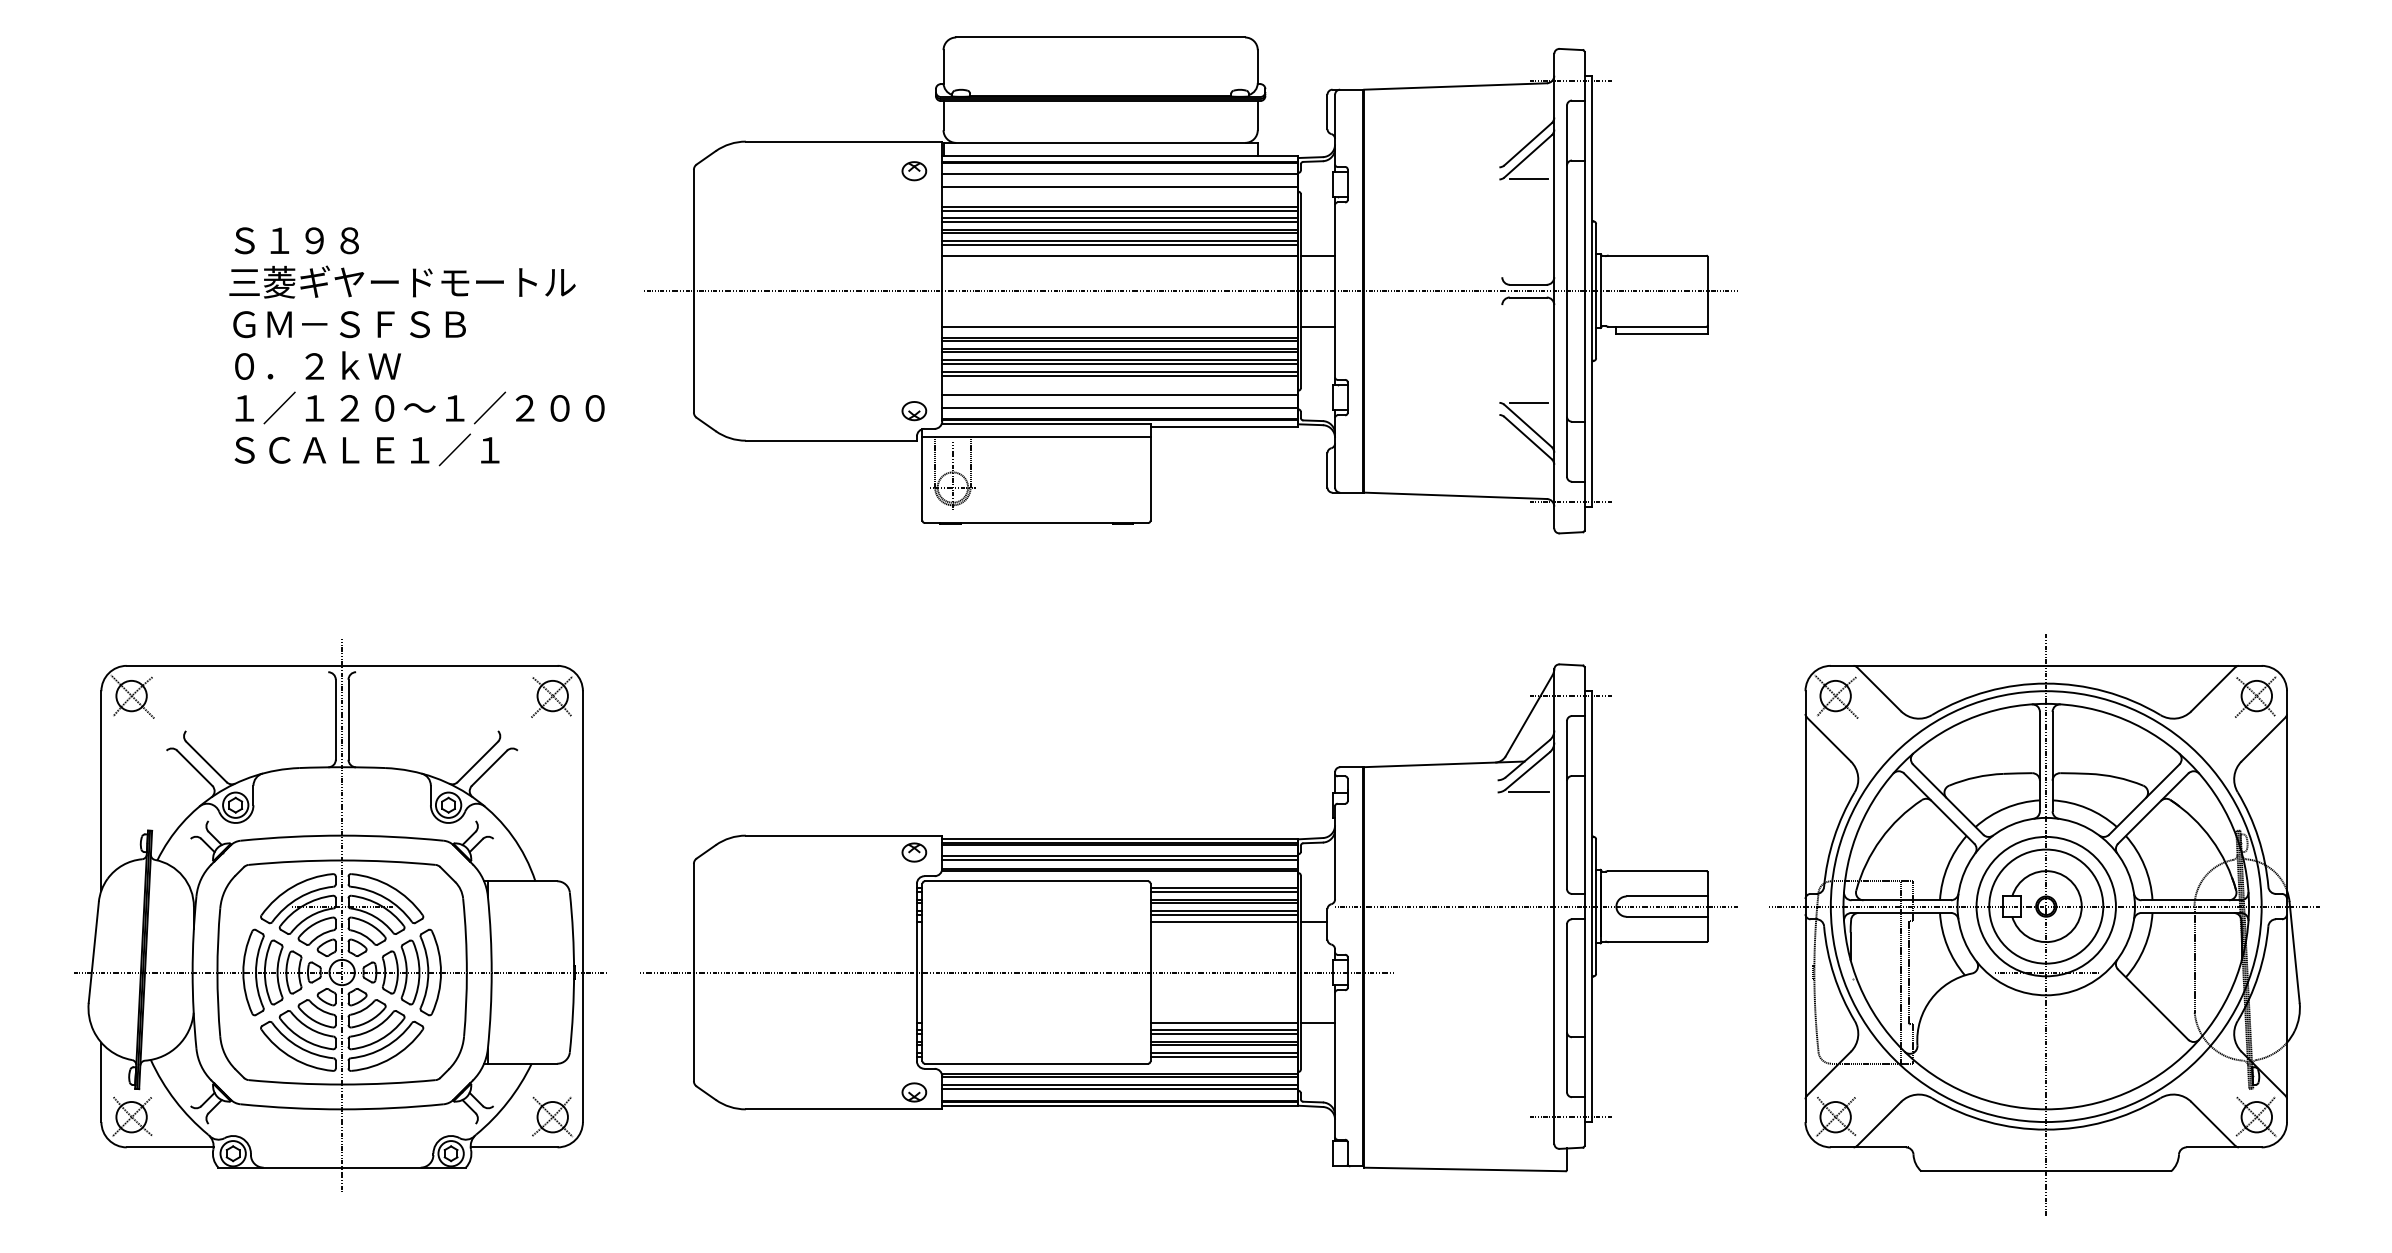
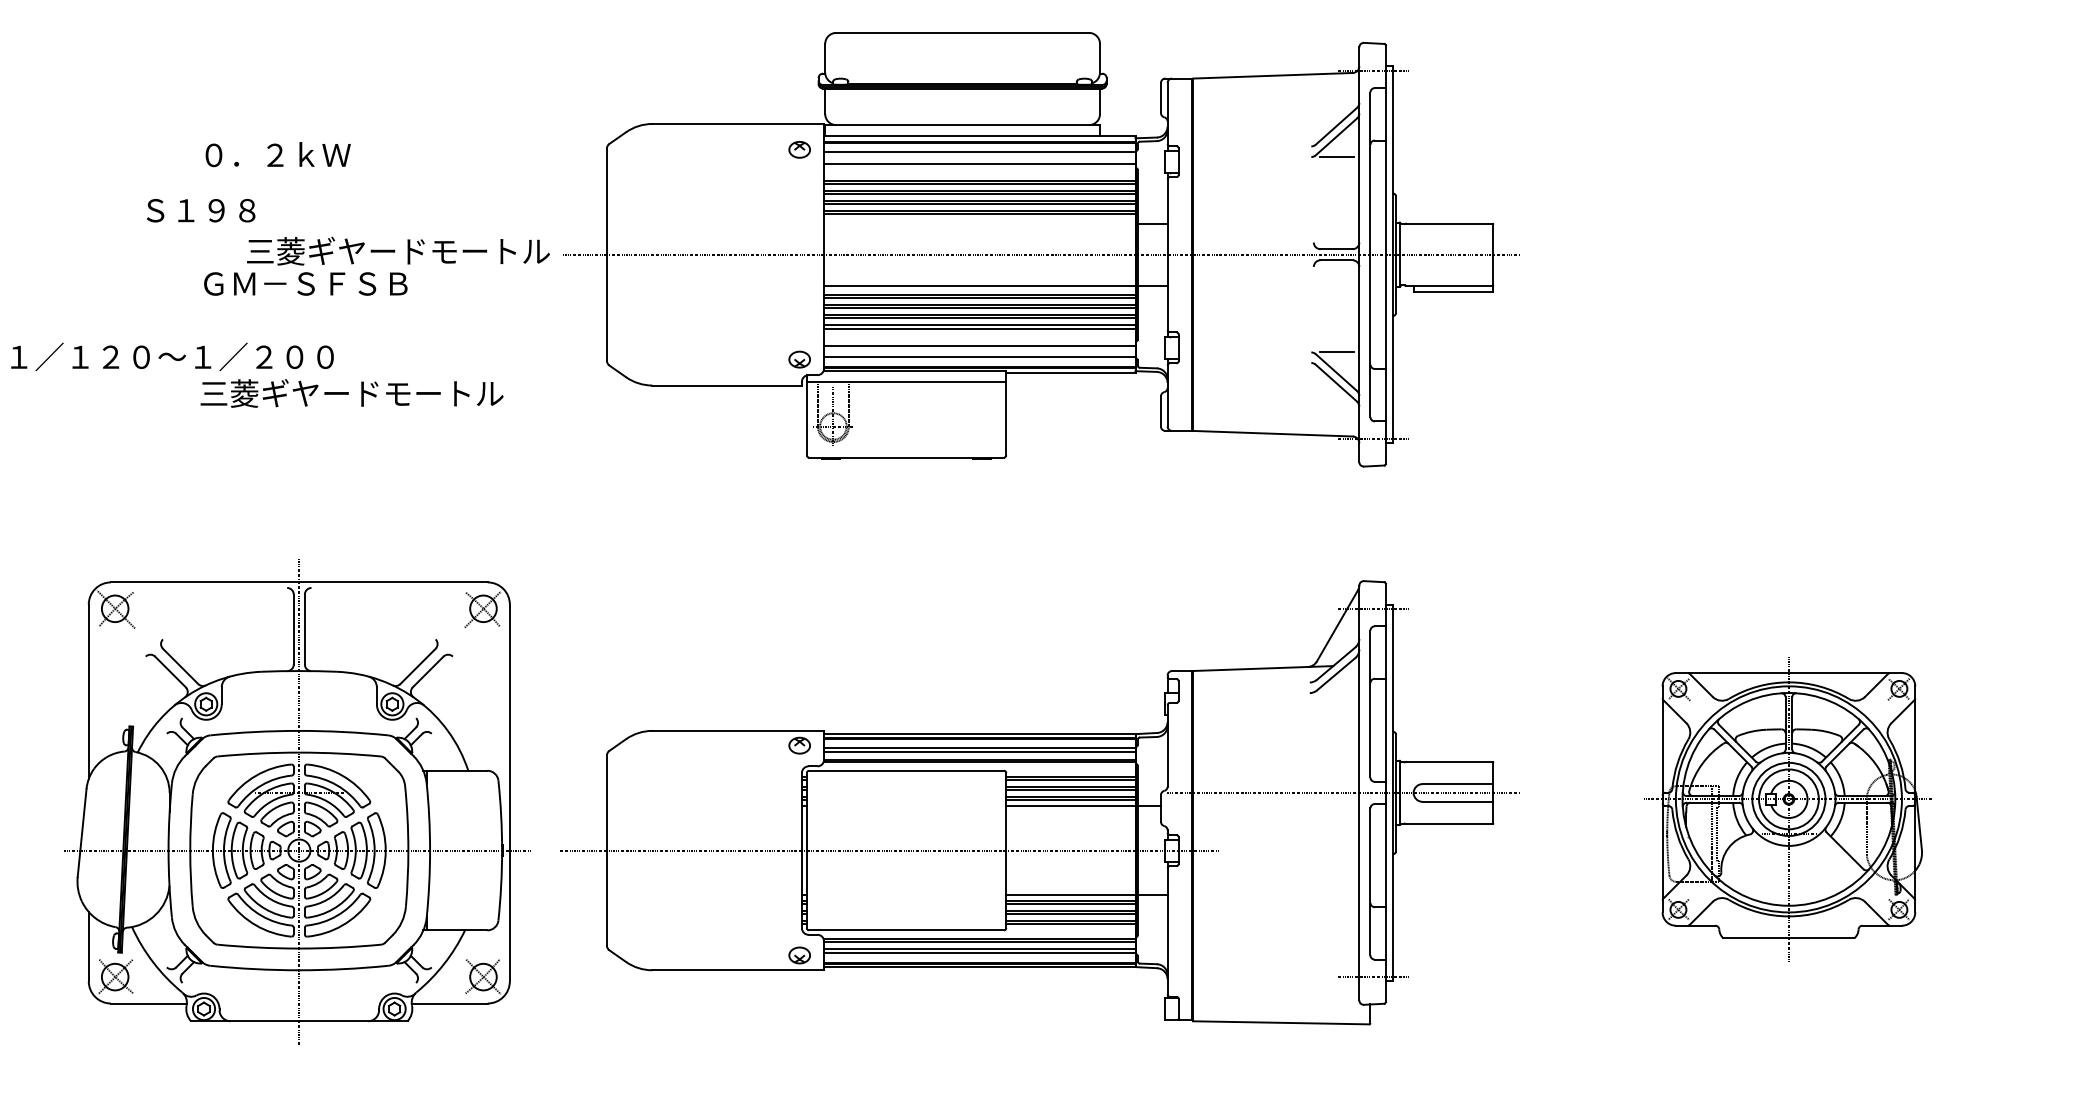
text: (296, 240) -> (200, 210), moved
line: (1120, 255) -> (979, 223), removed
text: (402, 281) -> (398, 250), moved
text: (317, 365) -> (277, 154), moved
text: (419, 407) -> (171, 356), moved
text: (402, 449) -> (352, 393), ＳＣＡＬＥ１／１ -> 三菱ギヤードモートル
line: (1528, 792) -> (1336, 693), removed
part: (2044, 924) -> (1788, 808), size x0.6

